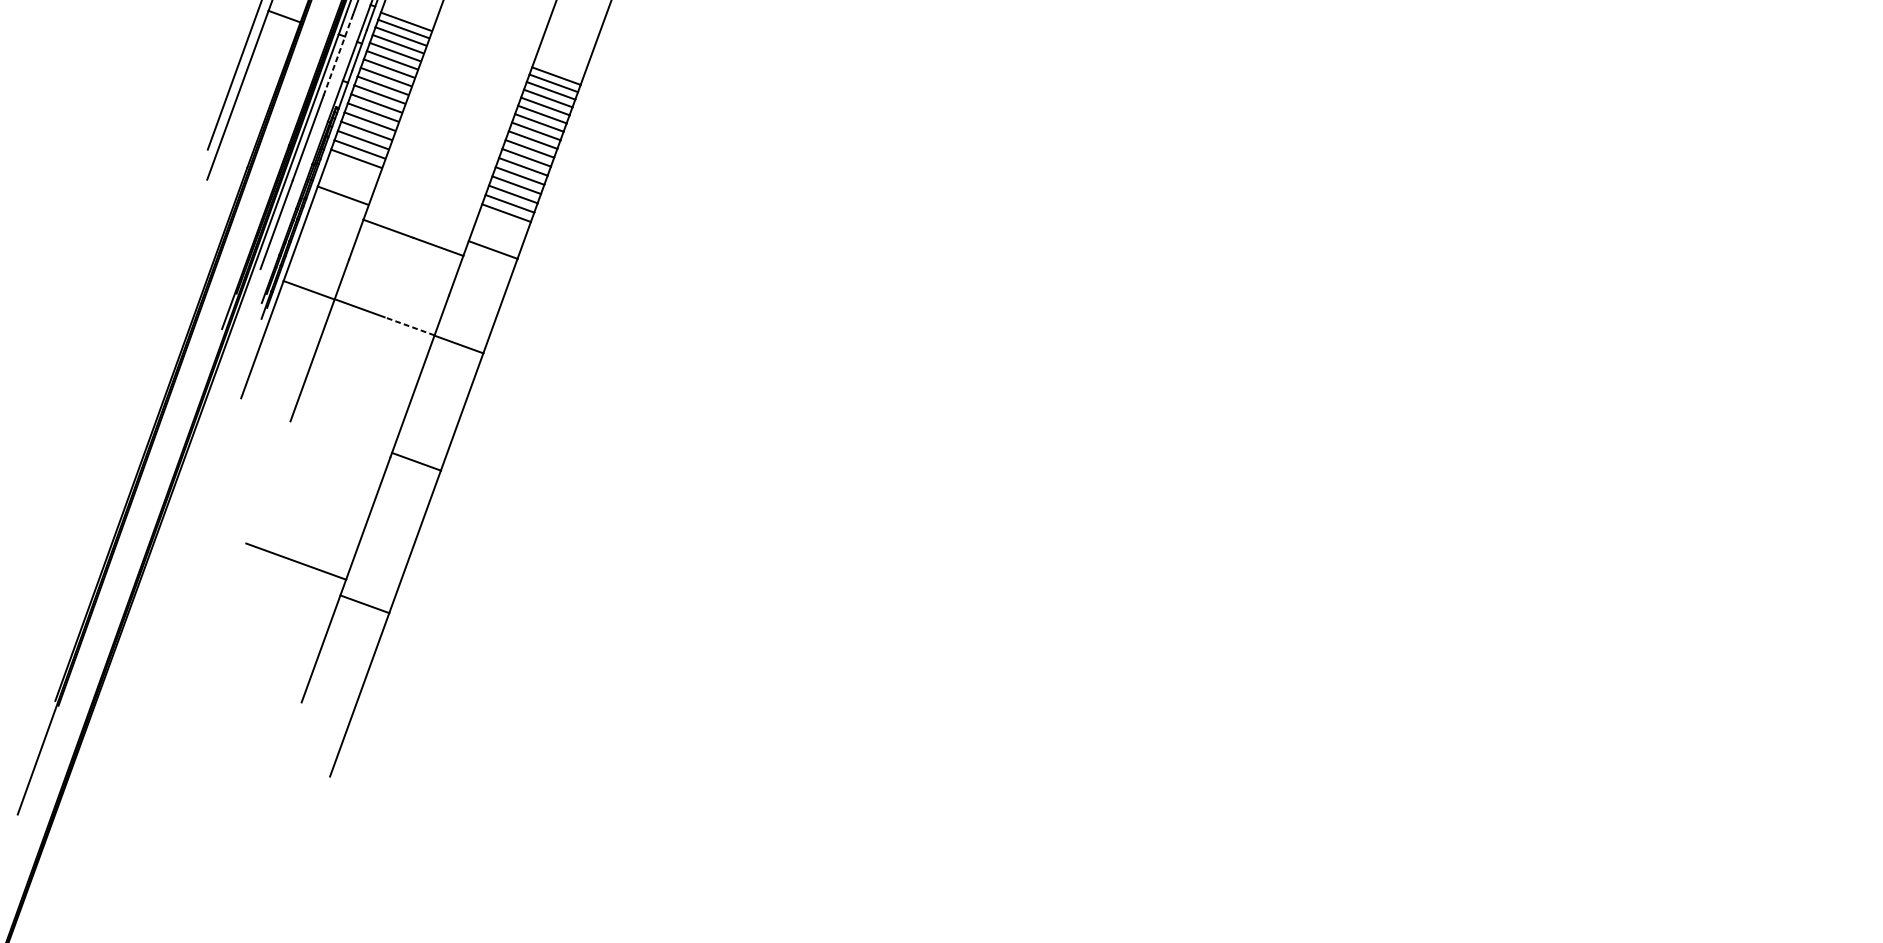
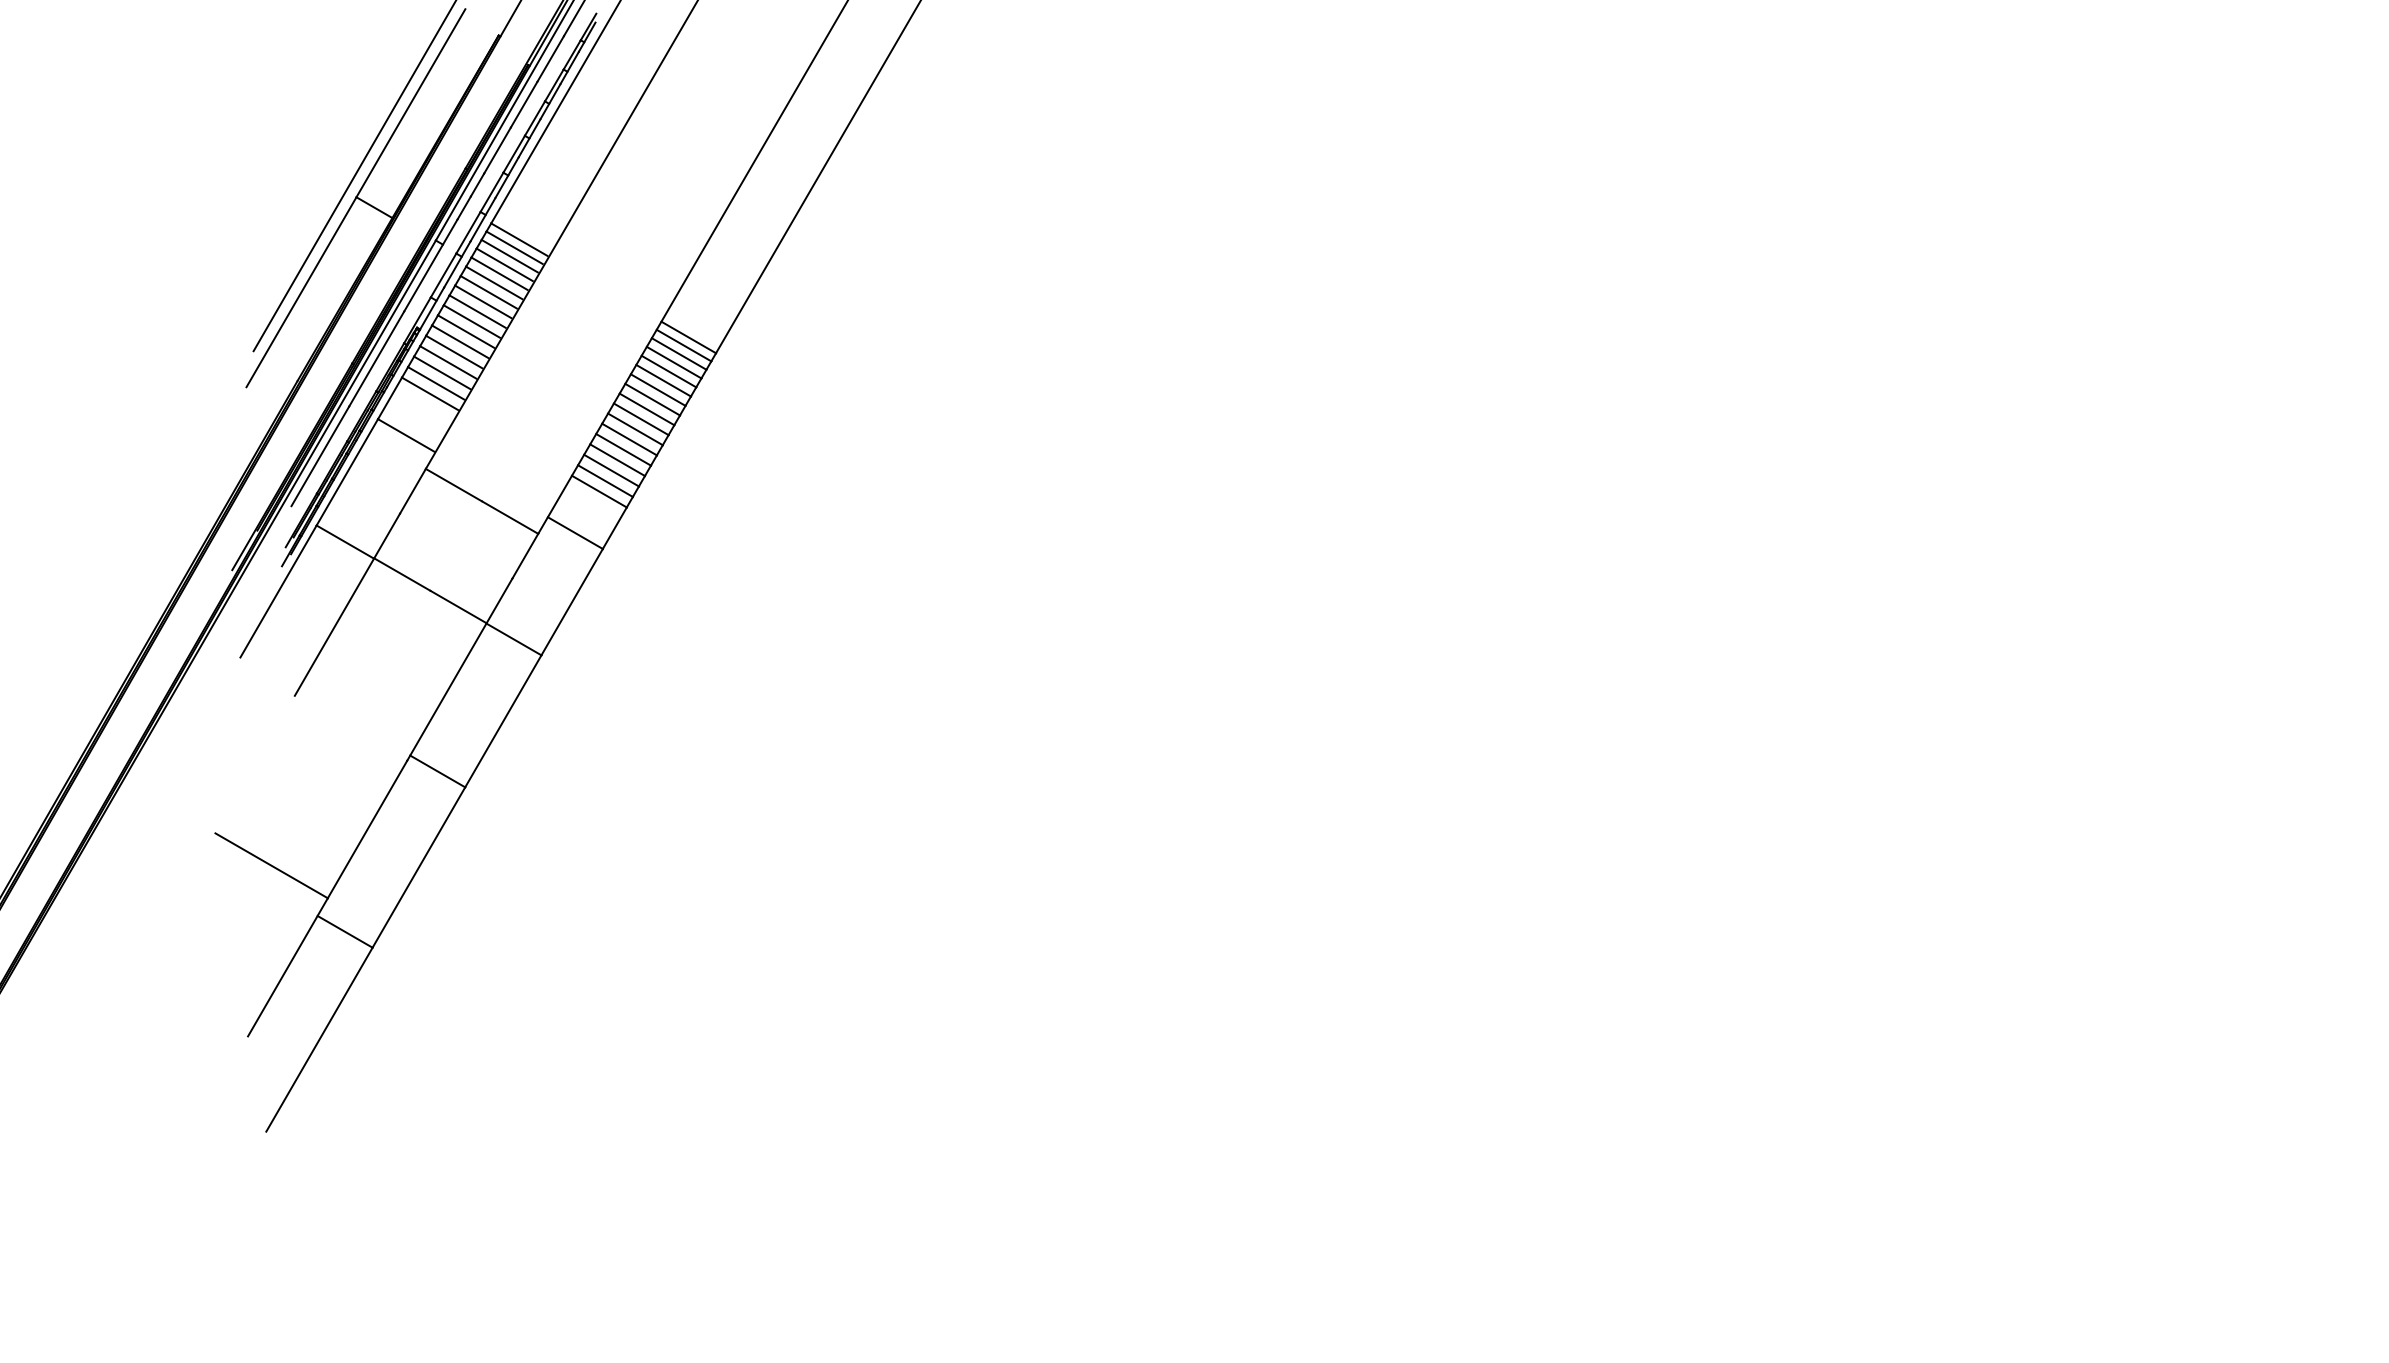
line: (338, 55) -> (430, 265), dashed -> solid
line: (409, 325) -> (458, 606), dashed -> solid

